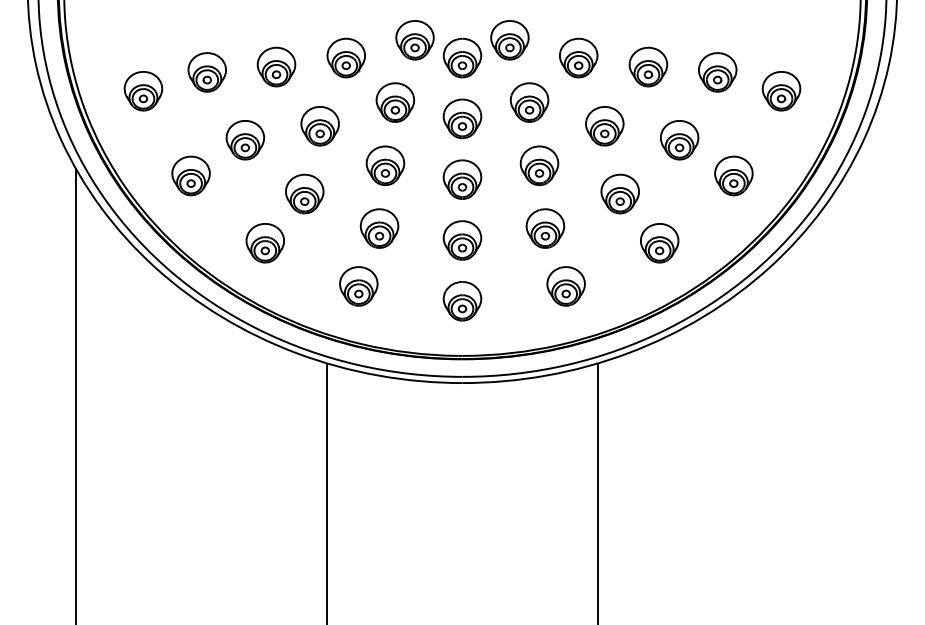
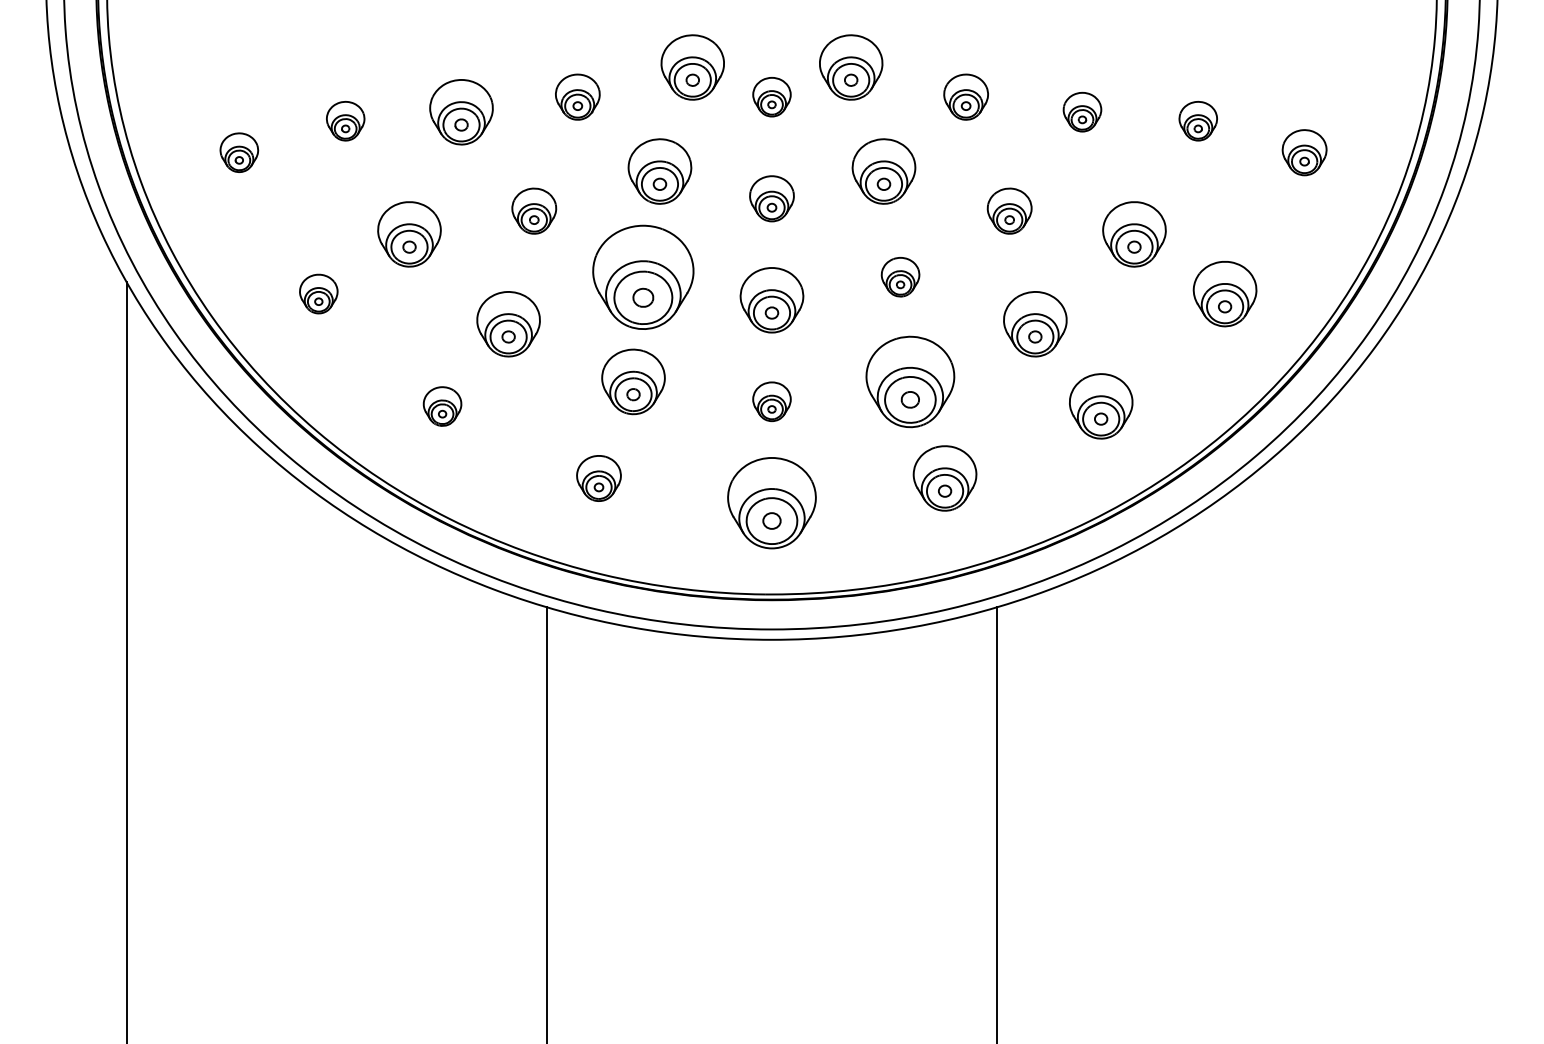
part: (345, 57) -> (576, 96), size x0.7
part: (462, 57) -> (772, 96), size x0.6
part: (578, 57) -> (965, 96), size x0.7
part: (648, 66) -> (1082, 111), size x0.6
part: (206, 72) -> (344, 121), size x0.6
part: (717, 72) -> (1197, 121), size x0.6
part: (143, 91) -> (239, 153), size x0.6
part: (781, 91) -> (1304, 153), size x0.7
part: (462, 118) -> (772, 198), size x0.7
part: (319, 126) -> (533, 211), size x0.7
part: (604, 126) -> (1009, 211), size x0.7
part: (385, 165) -> (643, 276), size x1.6
part: (539, 165) -> (900, 276), size x0.6
part: (190, 175) -> (317, 293), size x0.6
part: (545, 228) -> (910, 381), size x1.4
part: (462, 240) -> (772, 401), size x0.6
part: (264, 243) -> (441, 406), size x0.6
part: (358, 286) -> (598, 478), size x0.7
part: (462, 301) -> (772, 503), size x1.4

